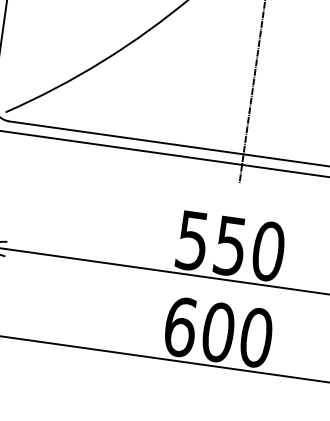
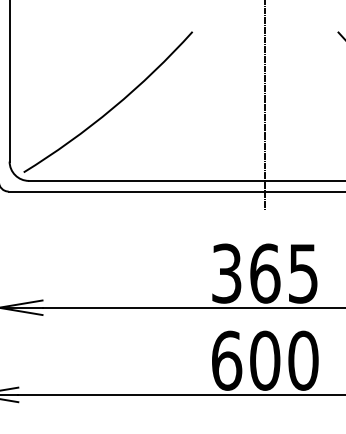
text: (230, 246) -> (265, 273), 550 -> 365

